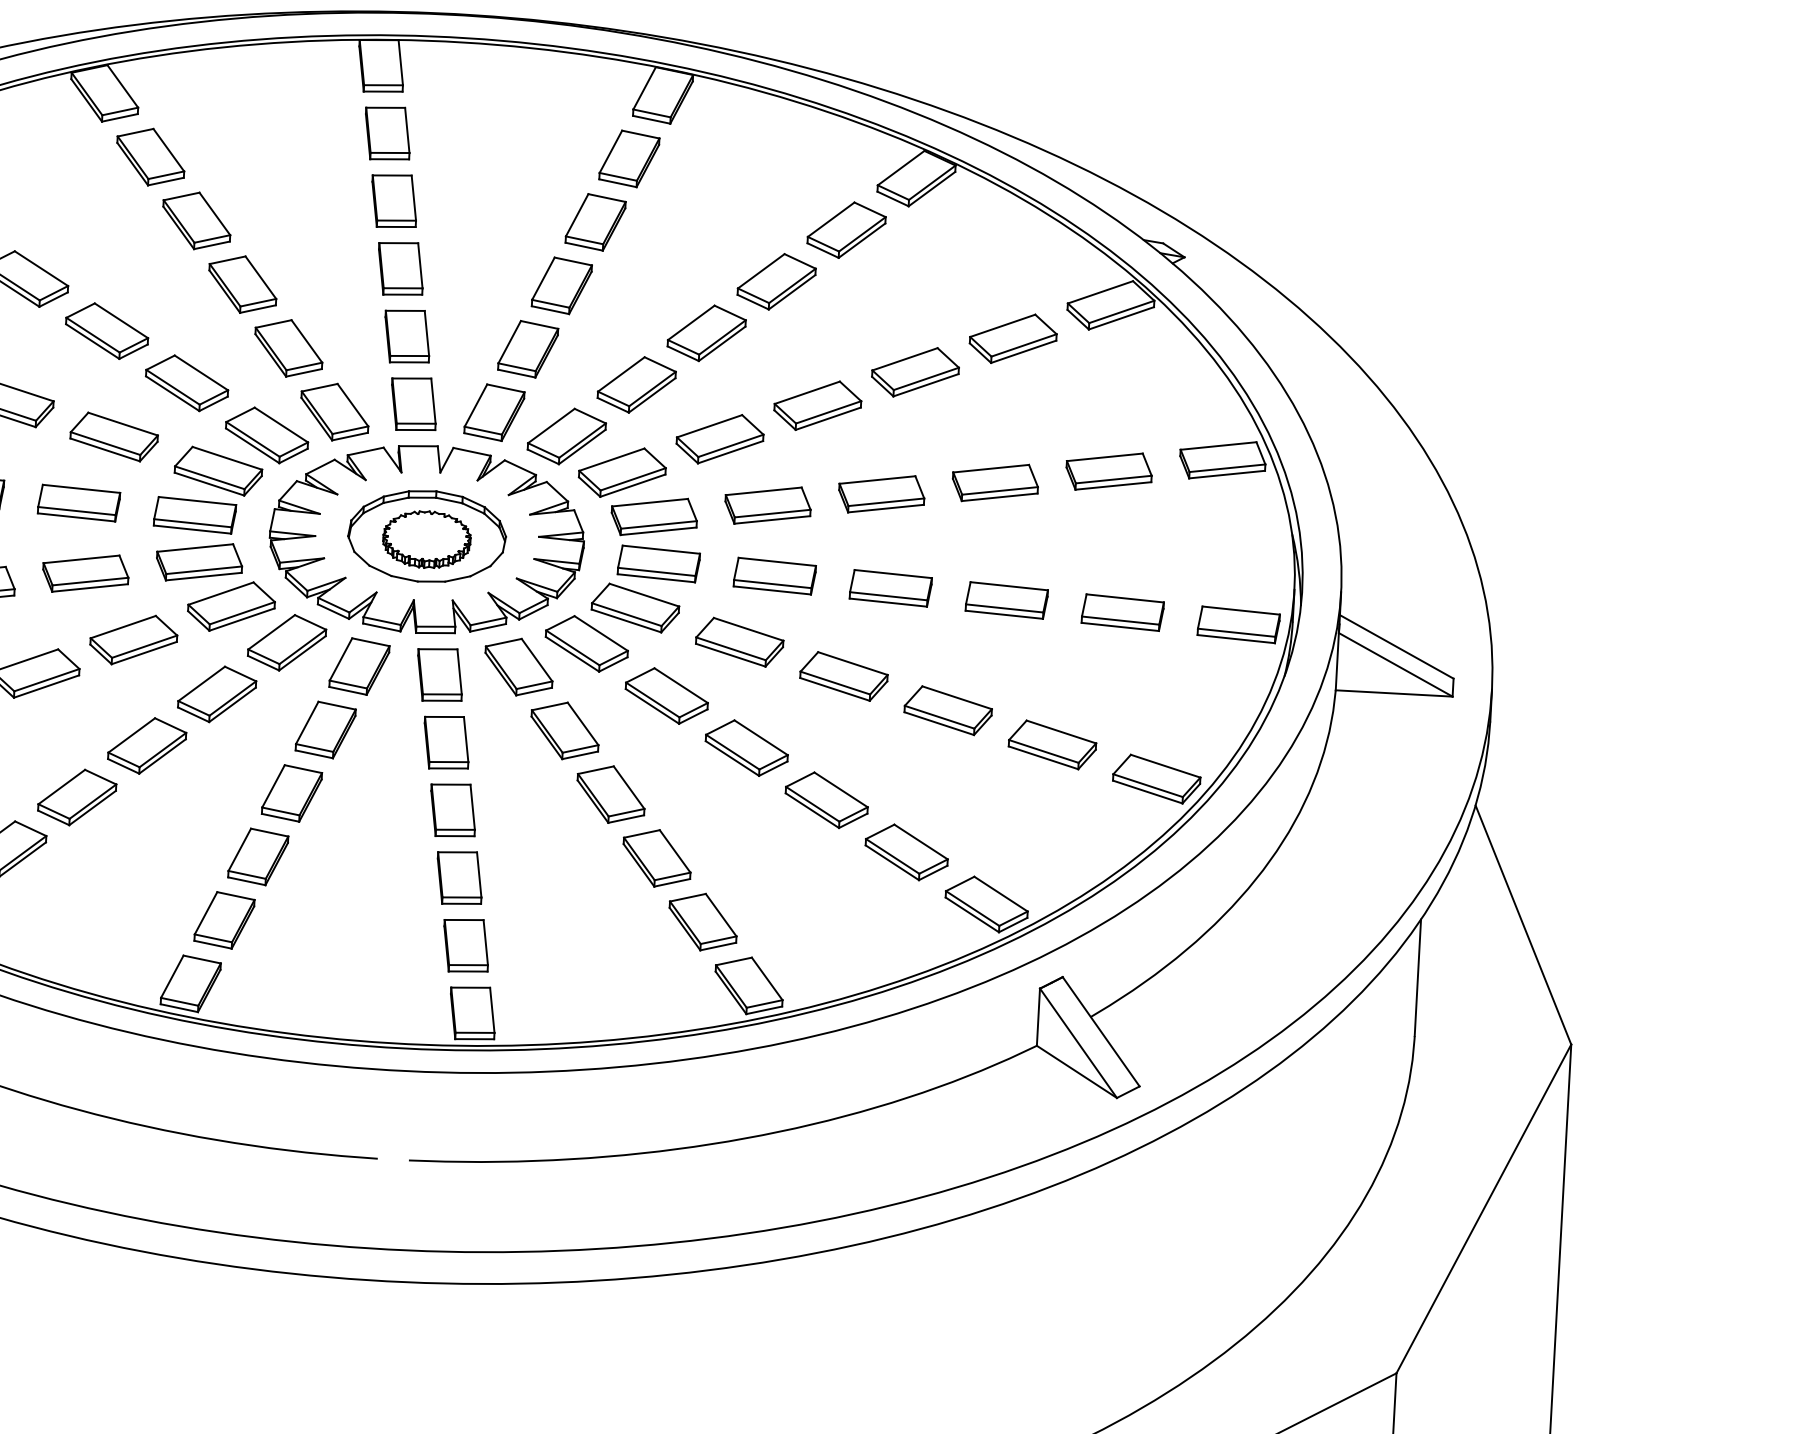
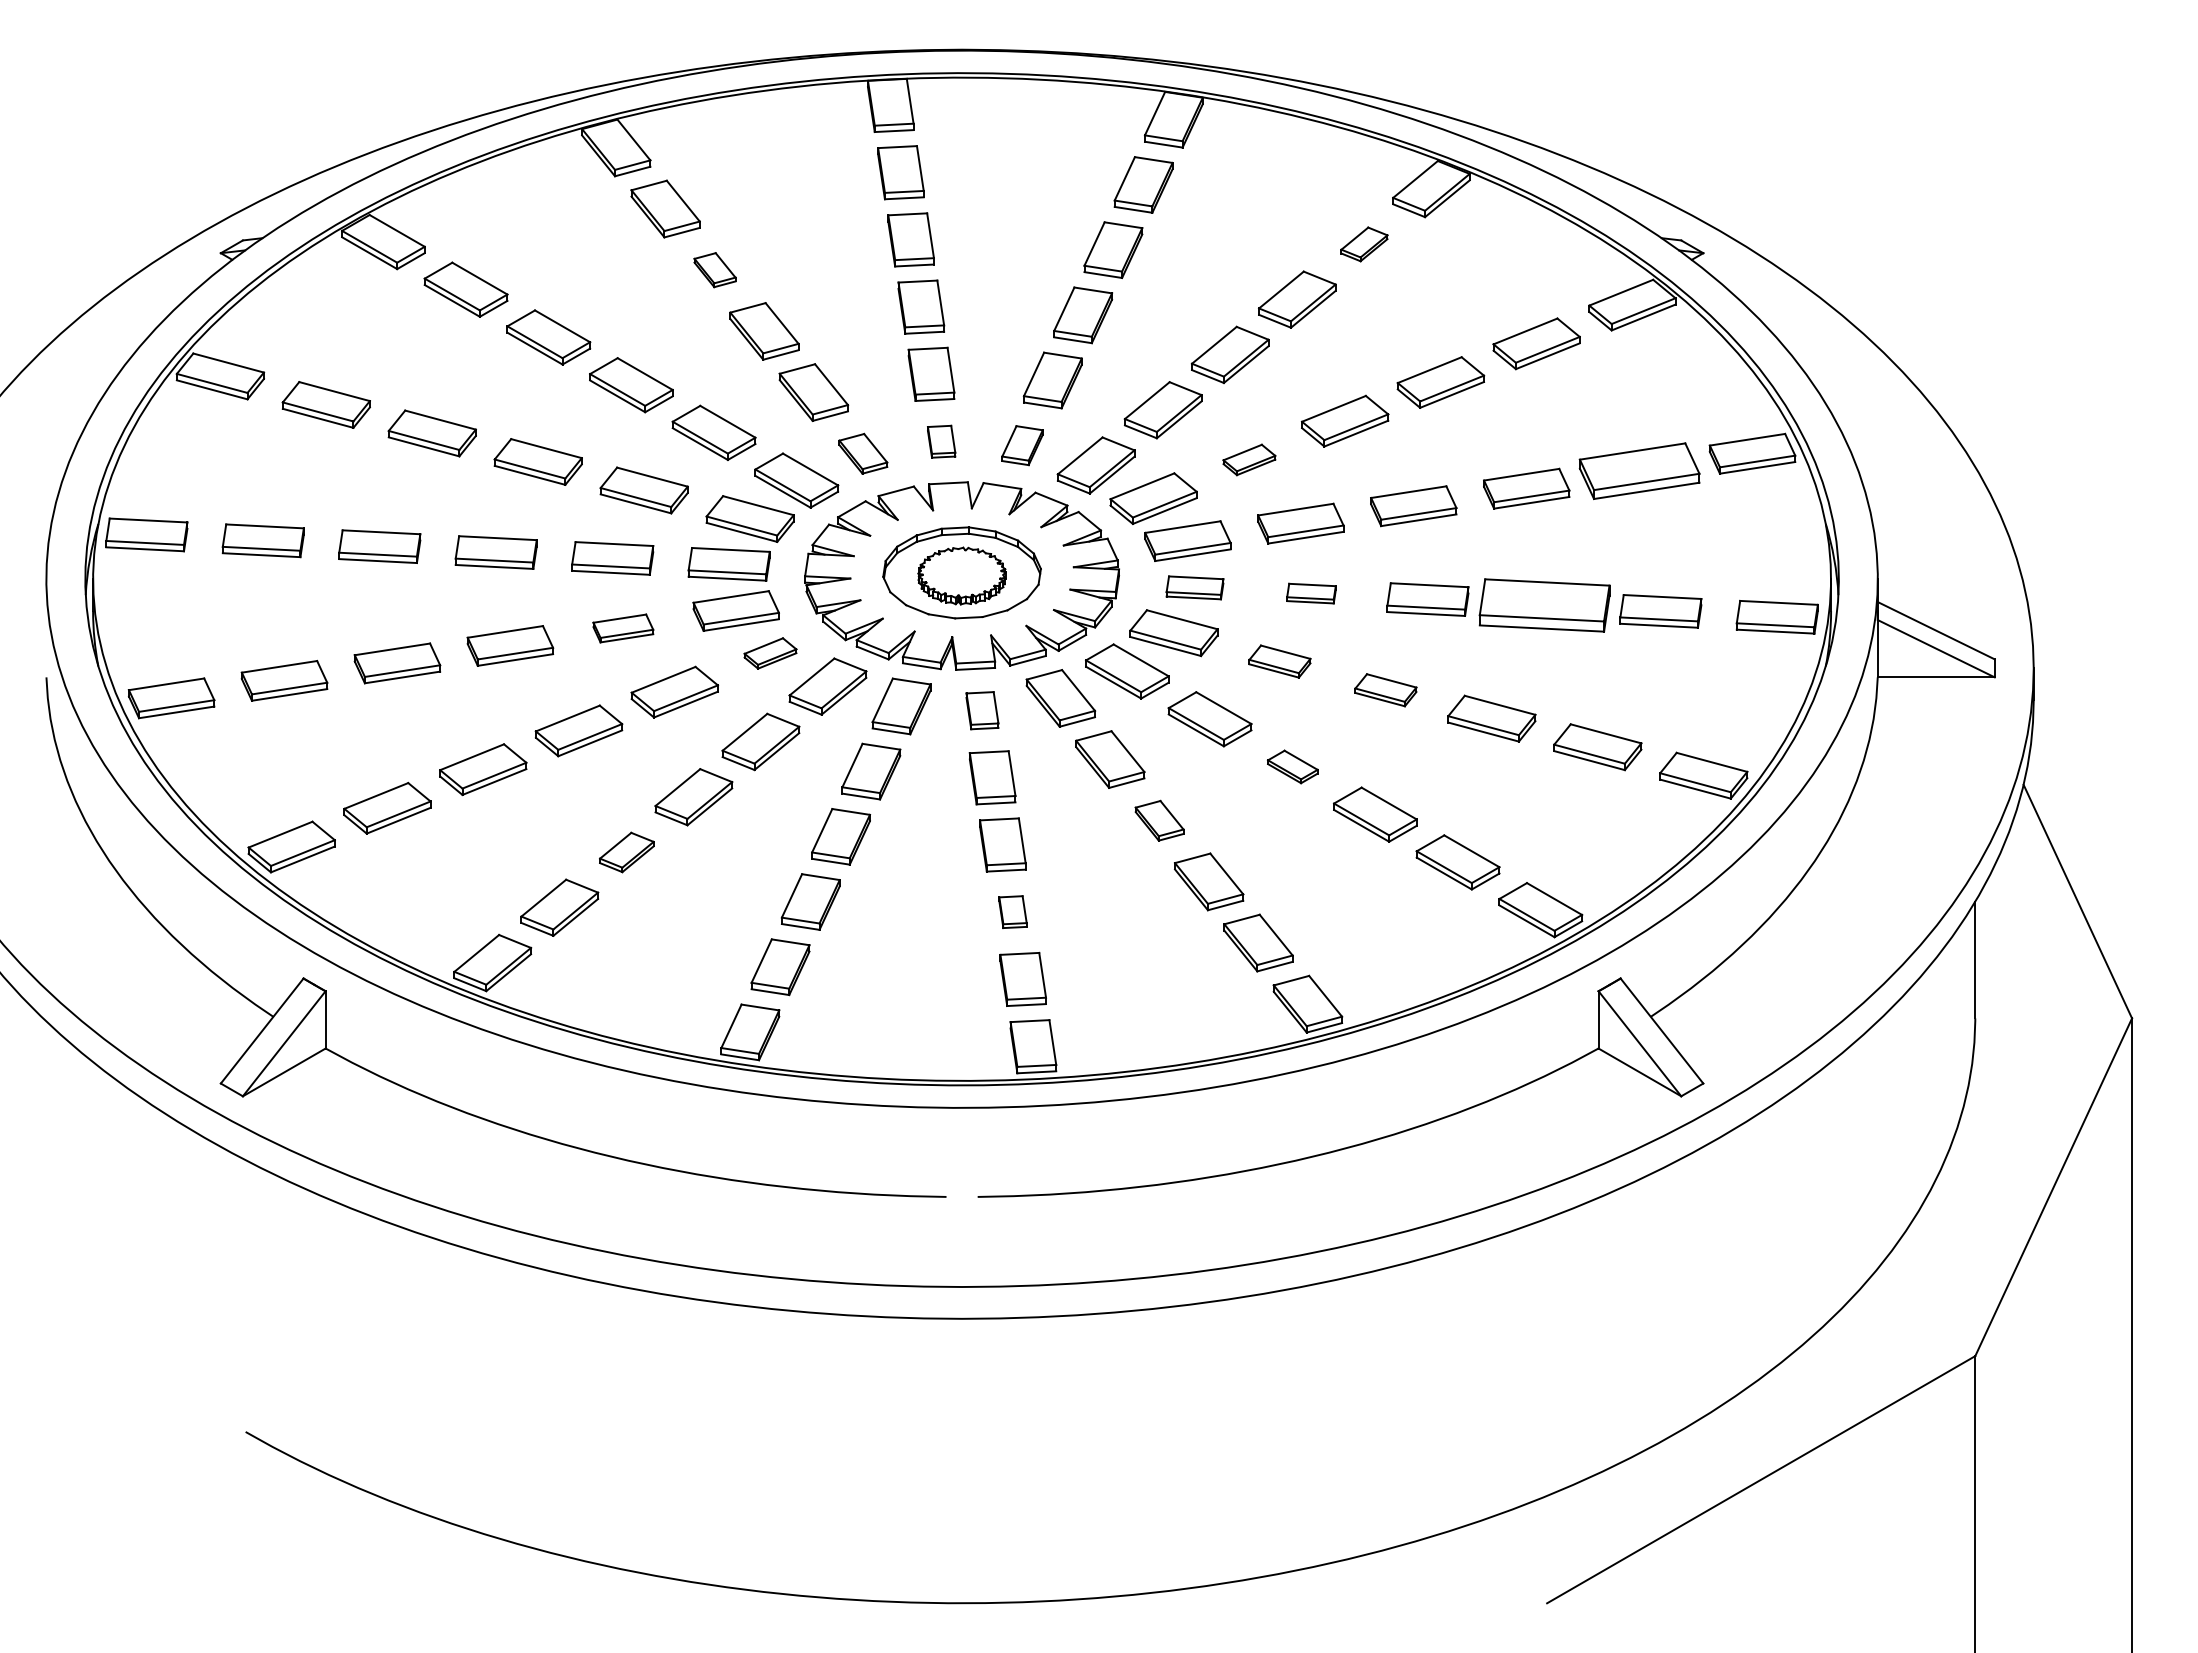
part: (196, 220) -> (714, 269), size x0.6
part: (846, 230) -> (1364, 244), size x0.6
part: (413, 404) -> (941, 441), size x0.6
part: (335, 411) -> (863, 453), size x0.7
part: (494, 412) -> (1022, 445), size x0.7
part: (720, 438) -> (1249, 459), size x0.6
part: (1109, 471) -> (1639, 471), size x1.4
part: (658, 563) -> (1194, 587), size x0.7
part: (86, 573) -> (623, 628), size x0.7
part: (774, 575) -> (1311, 593), size x0.6
part: (1005, 600) -> (1543, 605), size x1.6
part: (231, 606) -> (770, 653), size x0.6
part: (739, 642) -> (1279, 661), size x0.7
part: (440, 674) -> (982, 710), size x0.7
part: (843, 676) -> (1385, 690), size x0.7
part: (746, 747) -> (1292, 766), size x0.6
part: (610, 794) -> (1159, 820), size x0.7
part: (76, 797) -> (626, 852), size x0.7
part: (459, 877) -> (1012, 911), size x0.6

